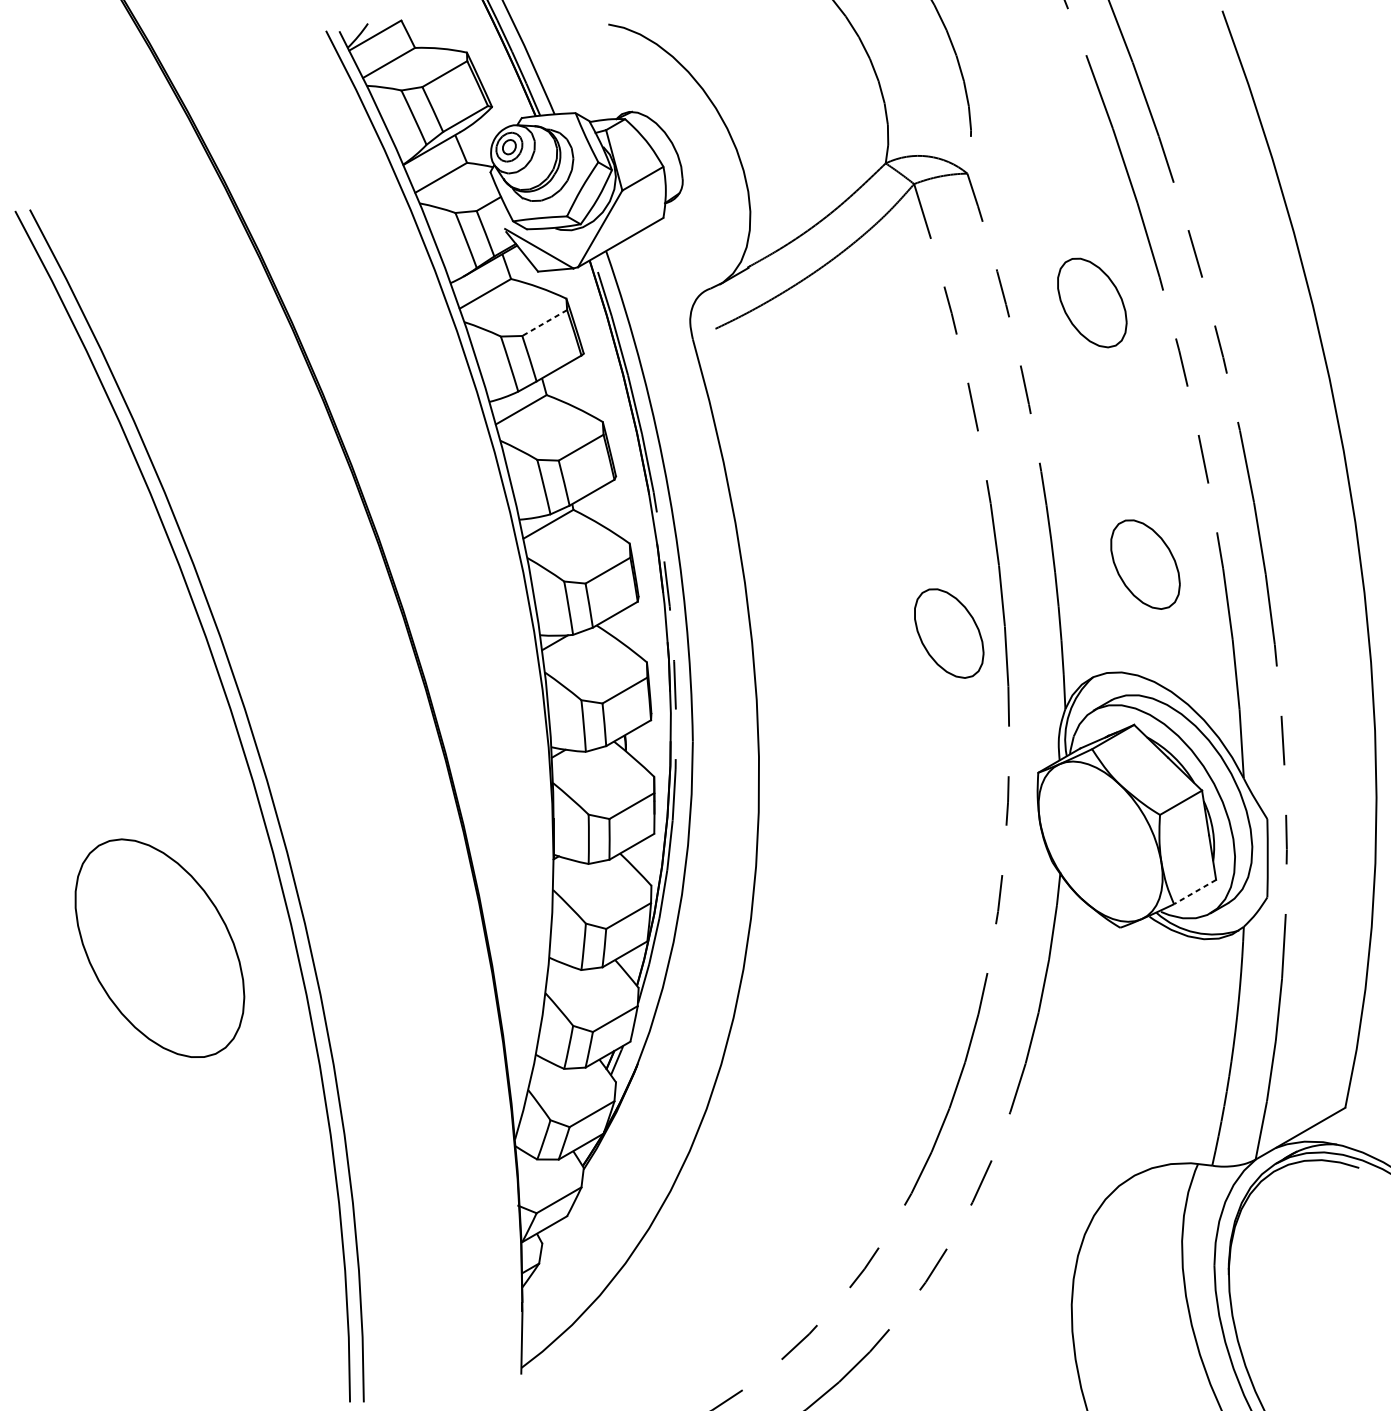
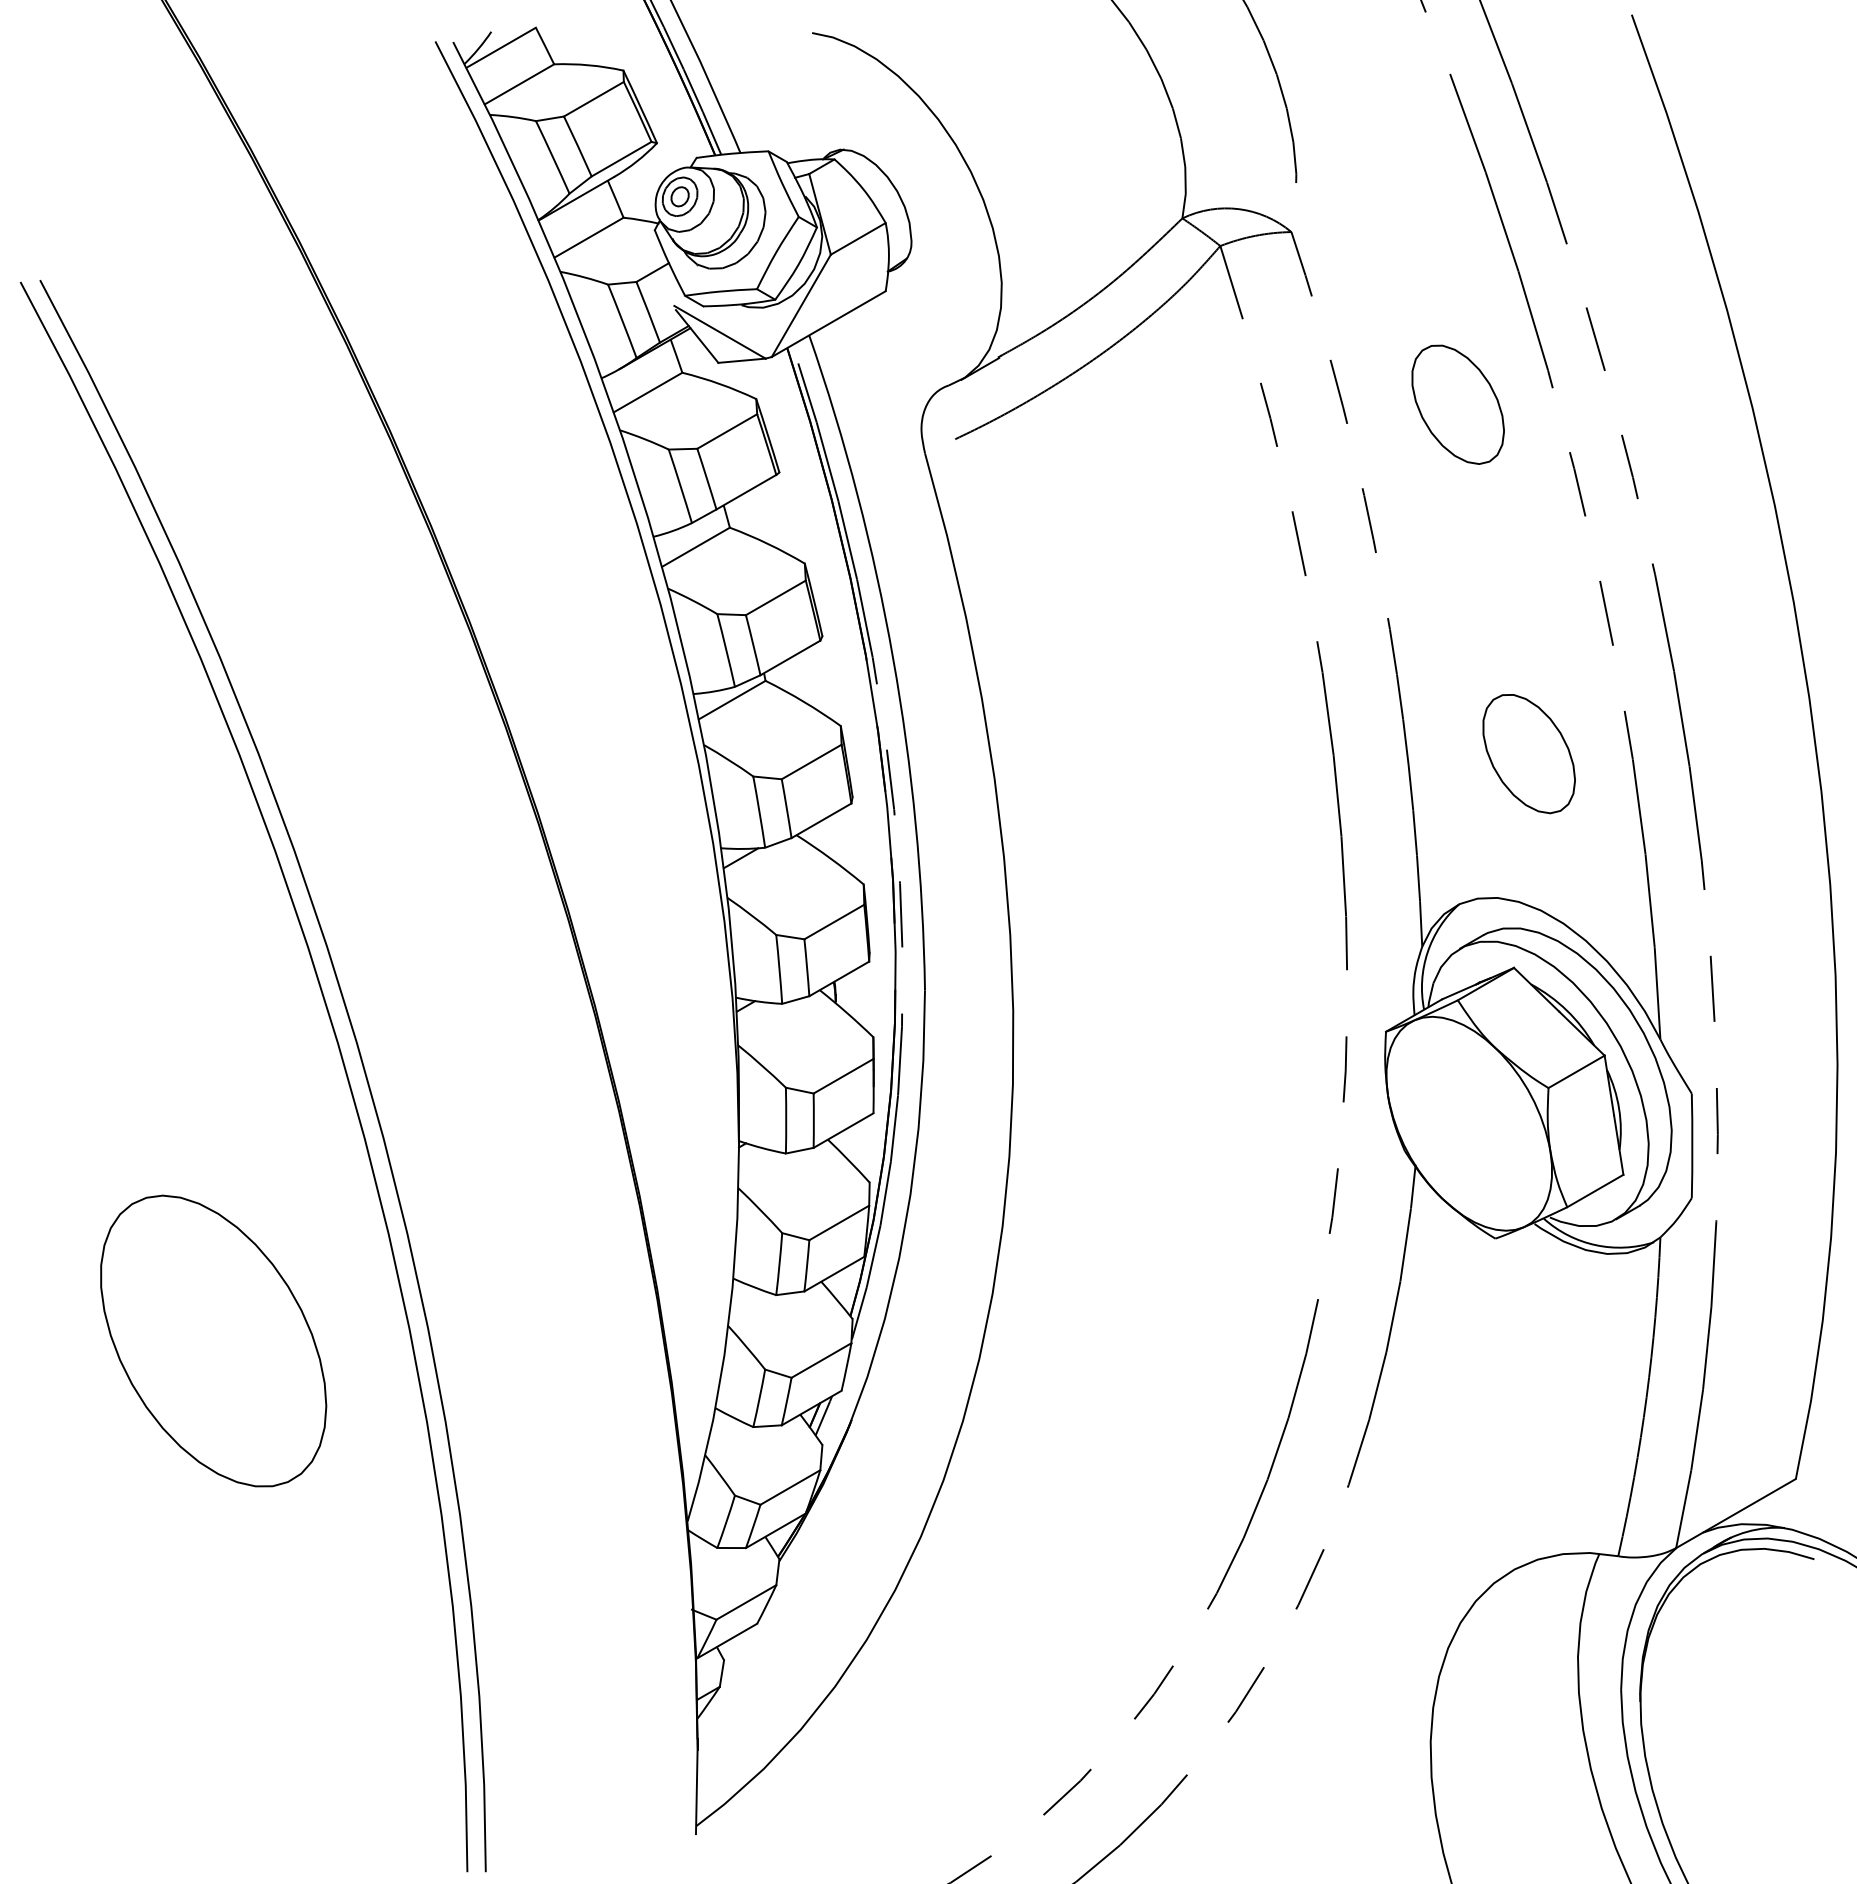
line: (544, 323) -> (727, 431), dashed -> solid
part: (948, 633) -> (1266, 846), removed
line: (1194, 892) -> (1594, 1191), dashed -> solid
part: (159, 947) -> (213, 1340), moved

